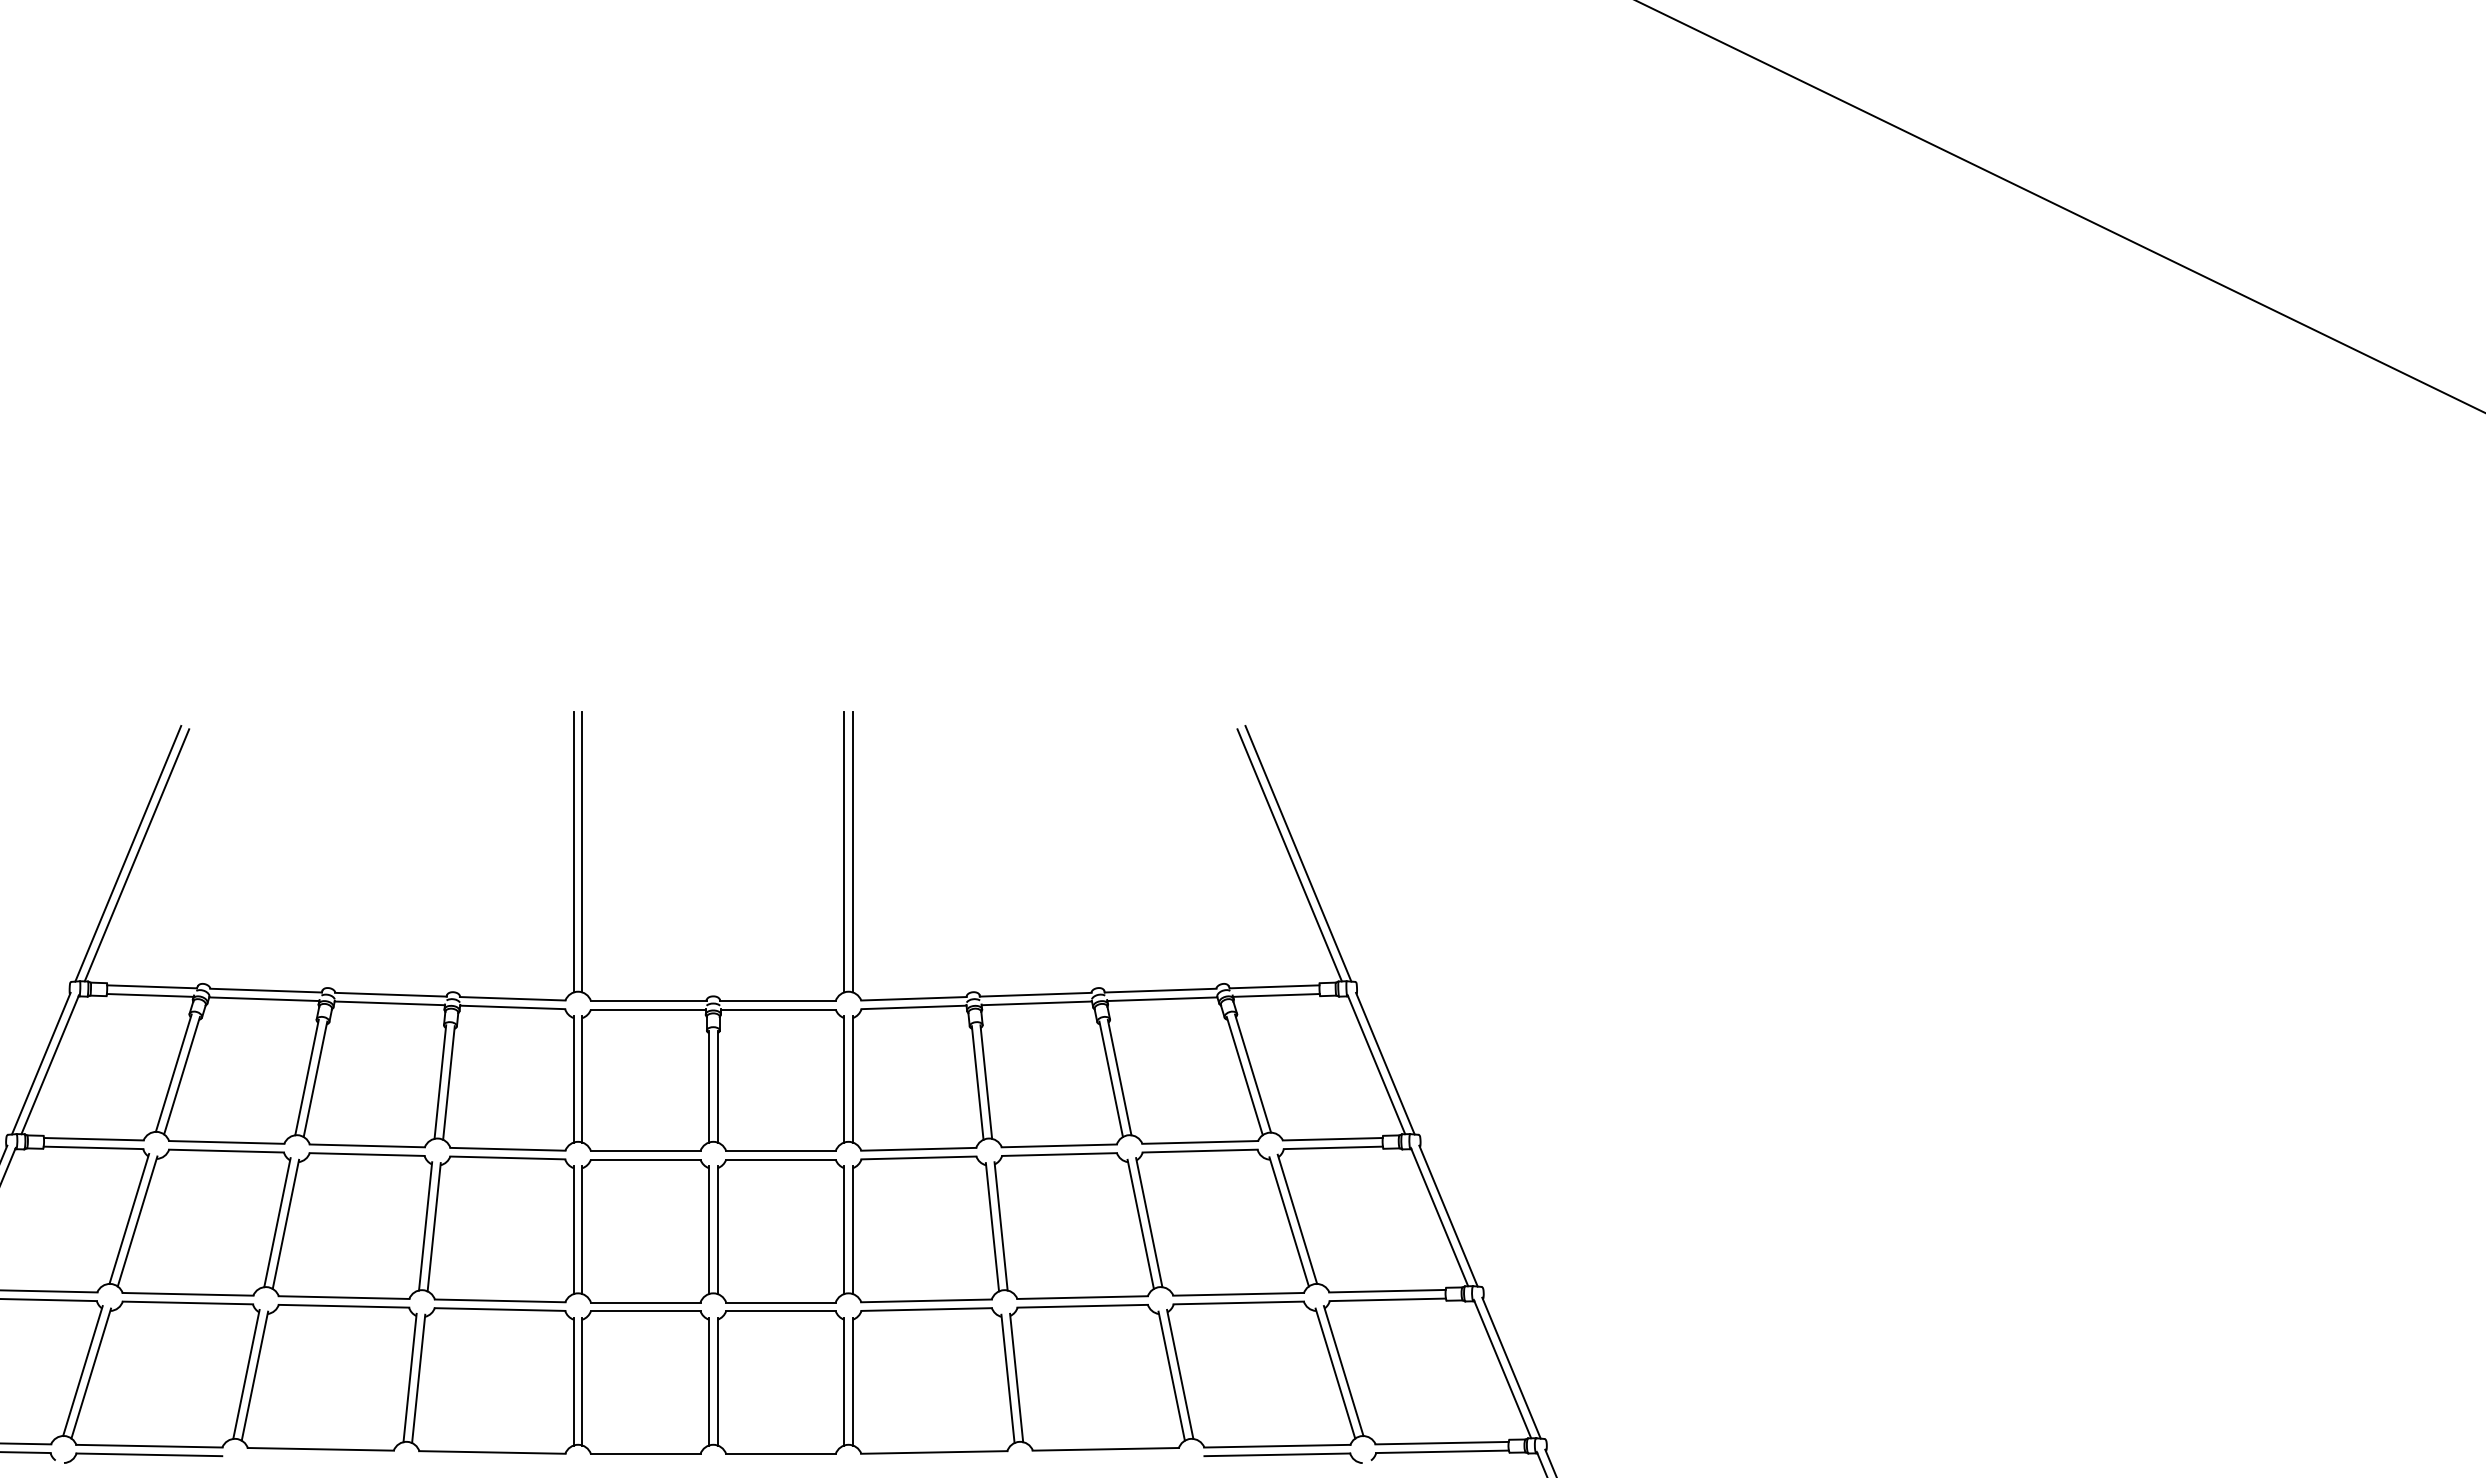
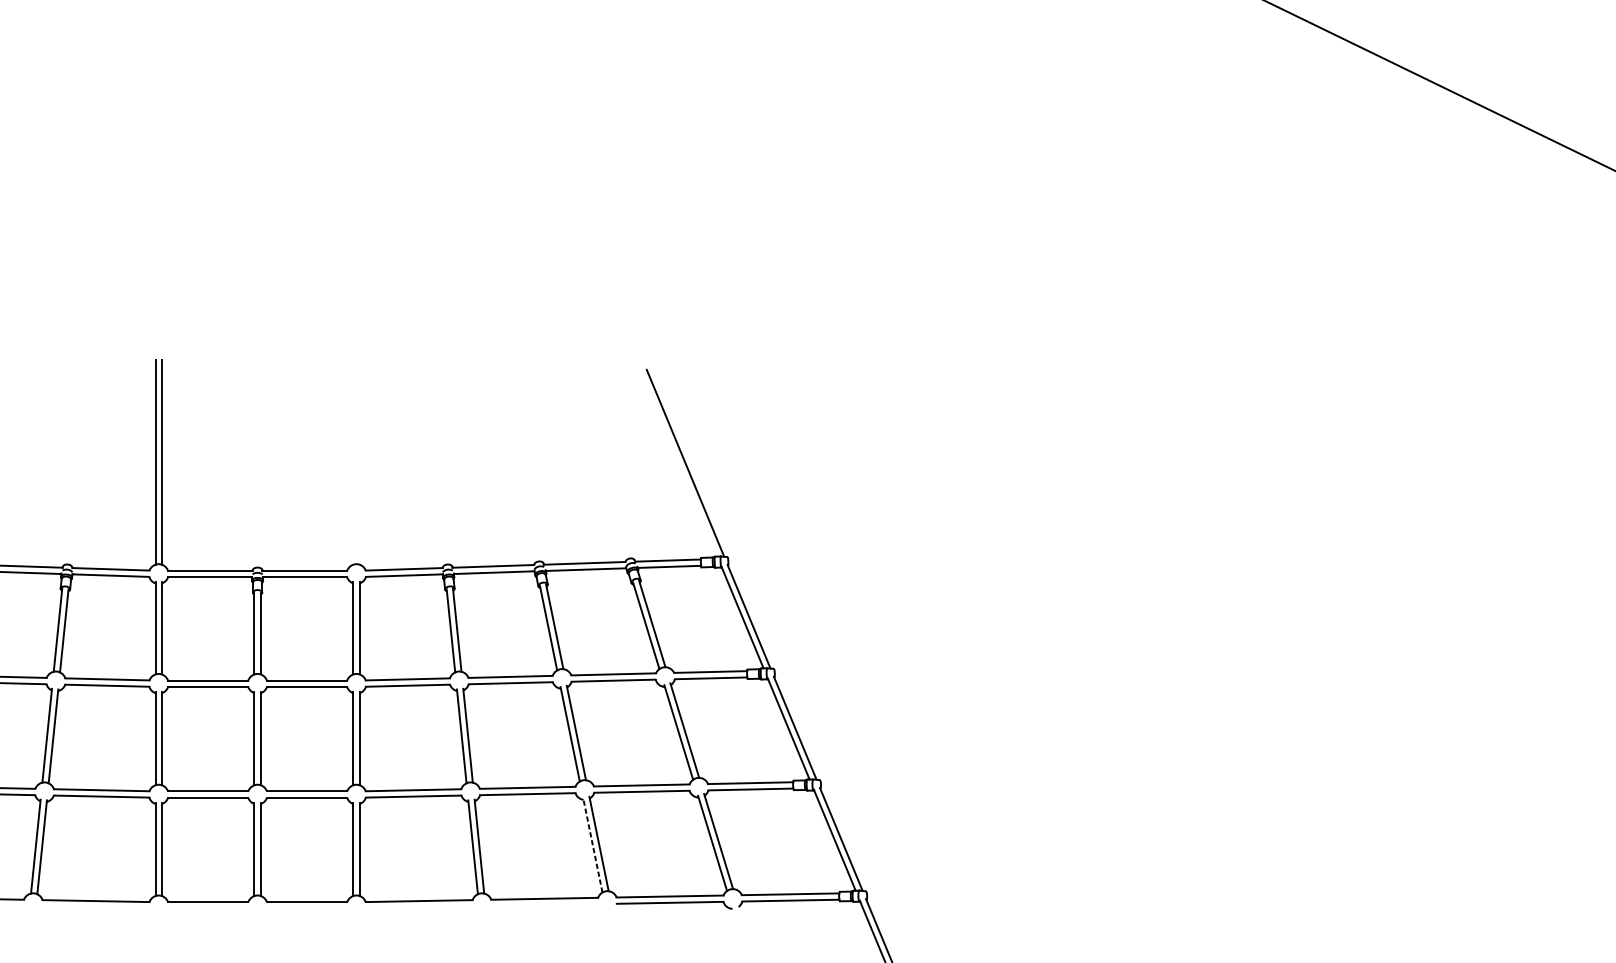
line: (844, 852) -> (353, 462), removed
line: (852, 852) -> (359, 462), removed
line: (1289, 855) -> (678, 464), removed
line: (1171, 1376) -> (592, 845), solid -> dashed

